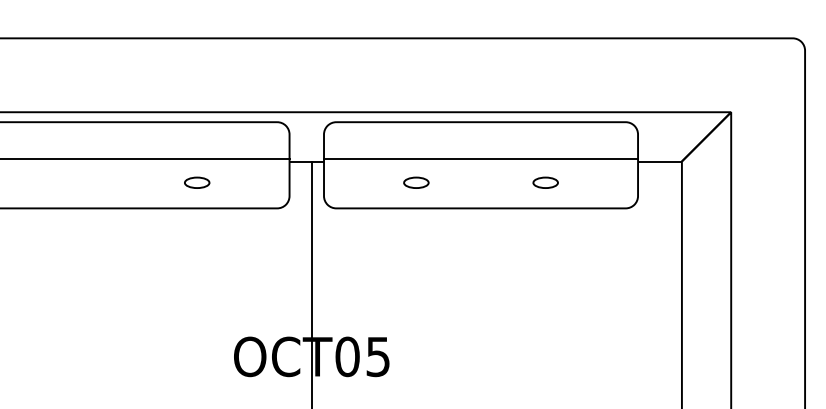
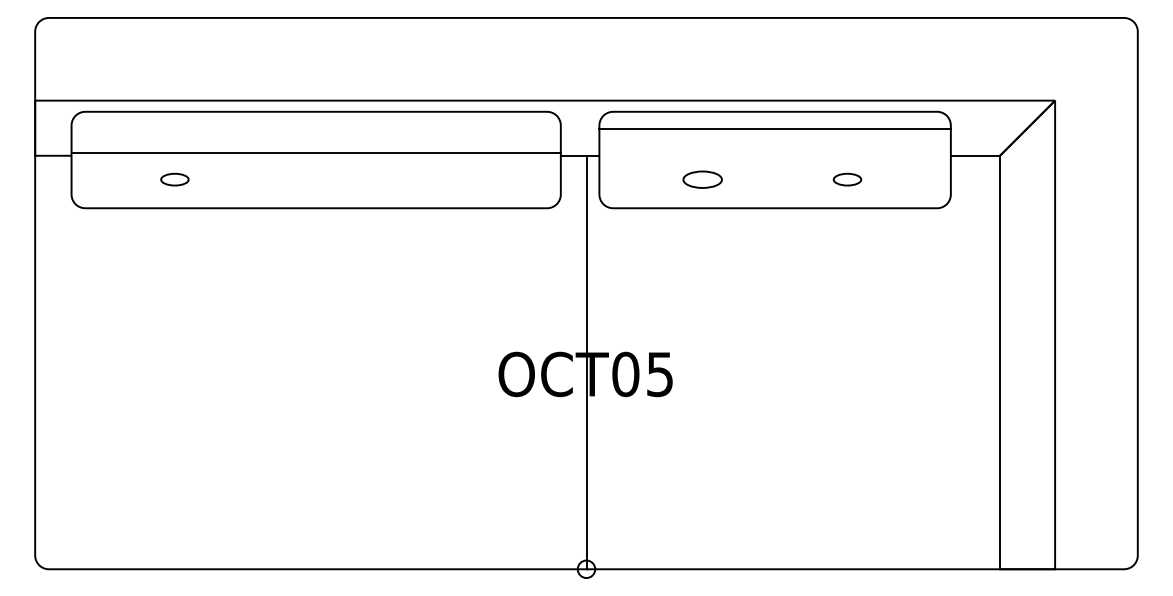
line: (480, 159) -> (774, 129), moved
part: (197, 182) -> (457, 179), removed
part: (416, 182) -> (702, 179), size x1.4

